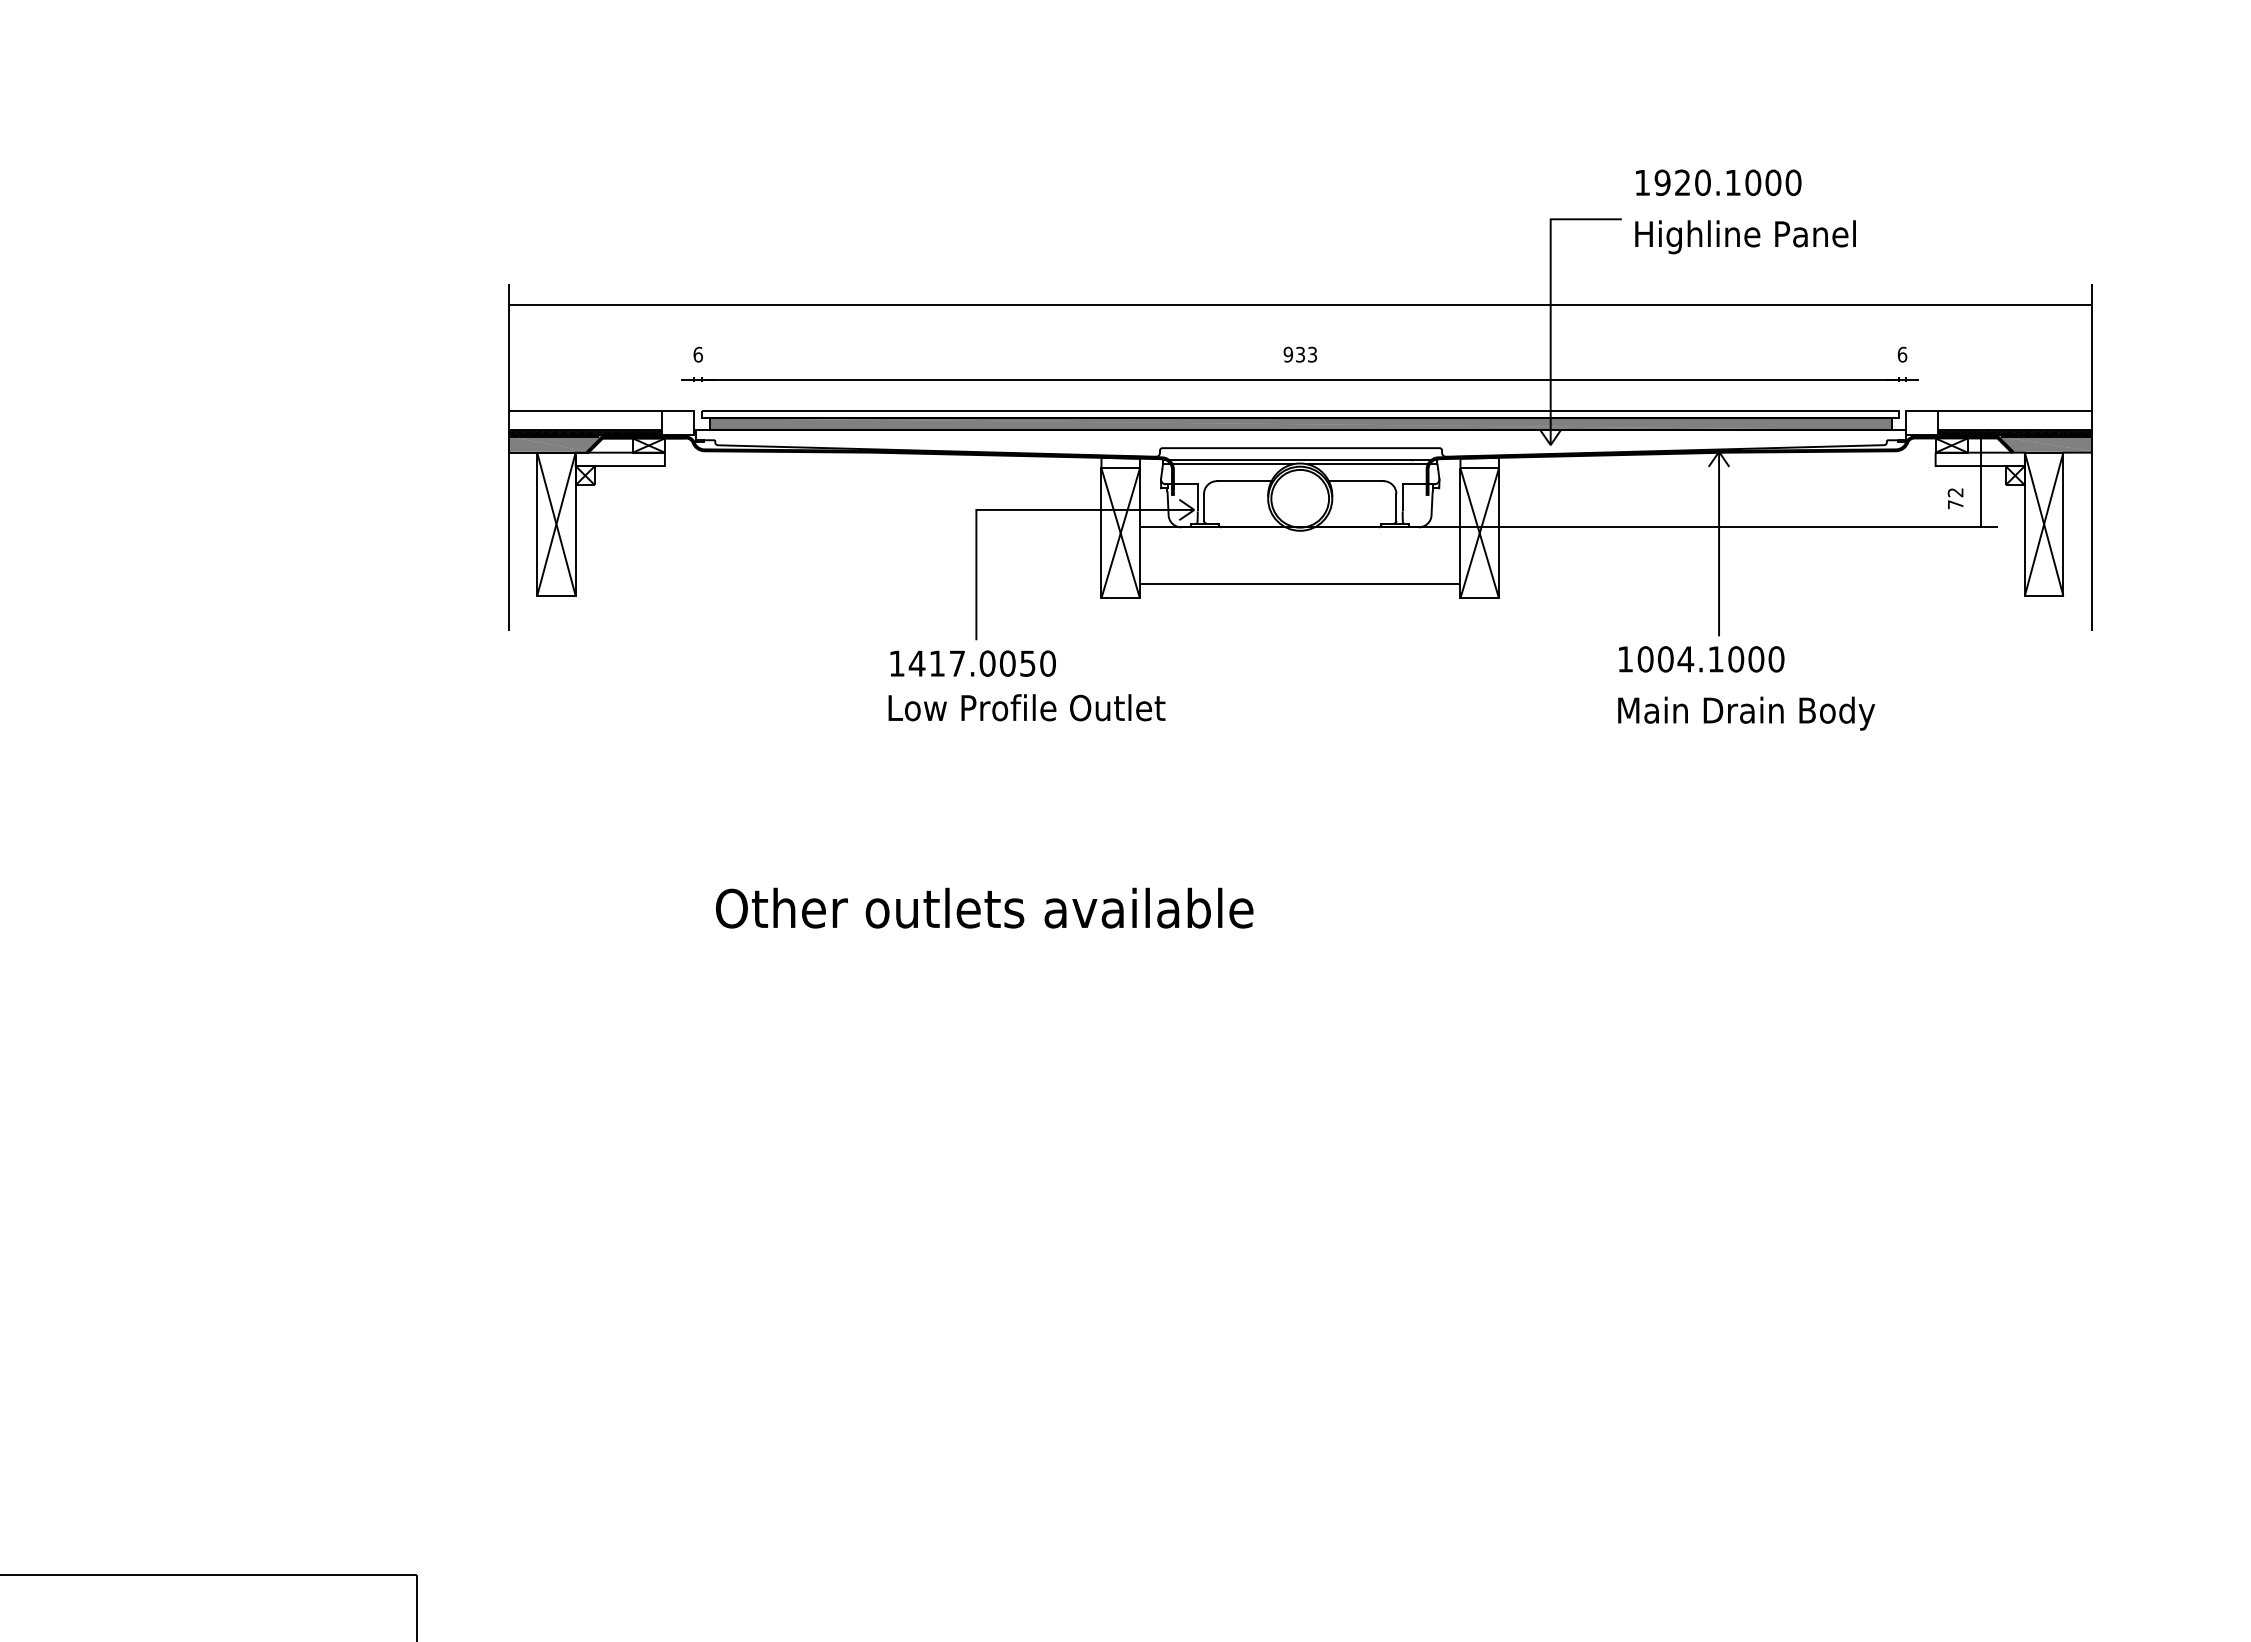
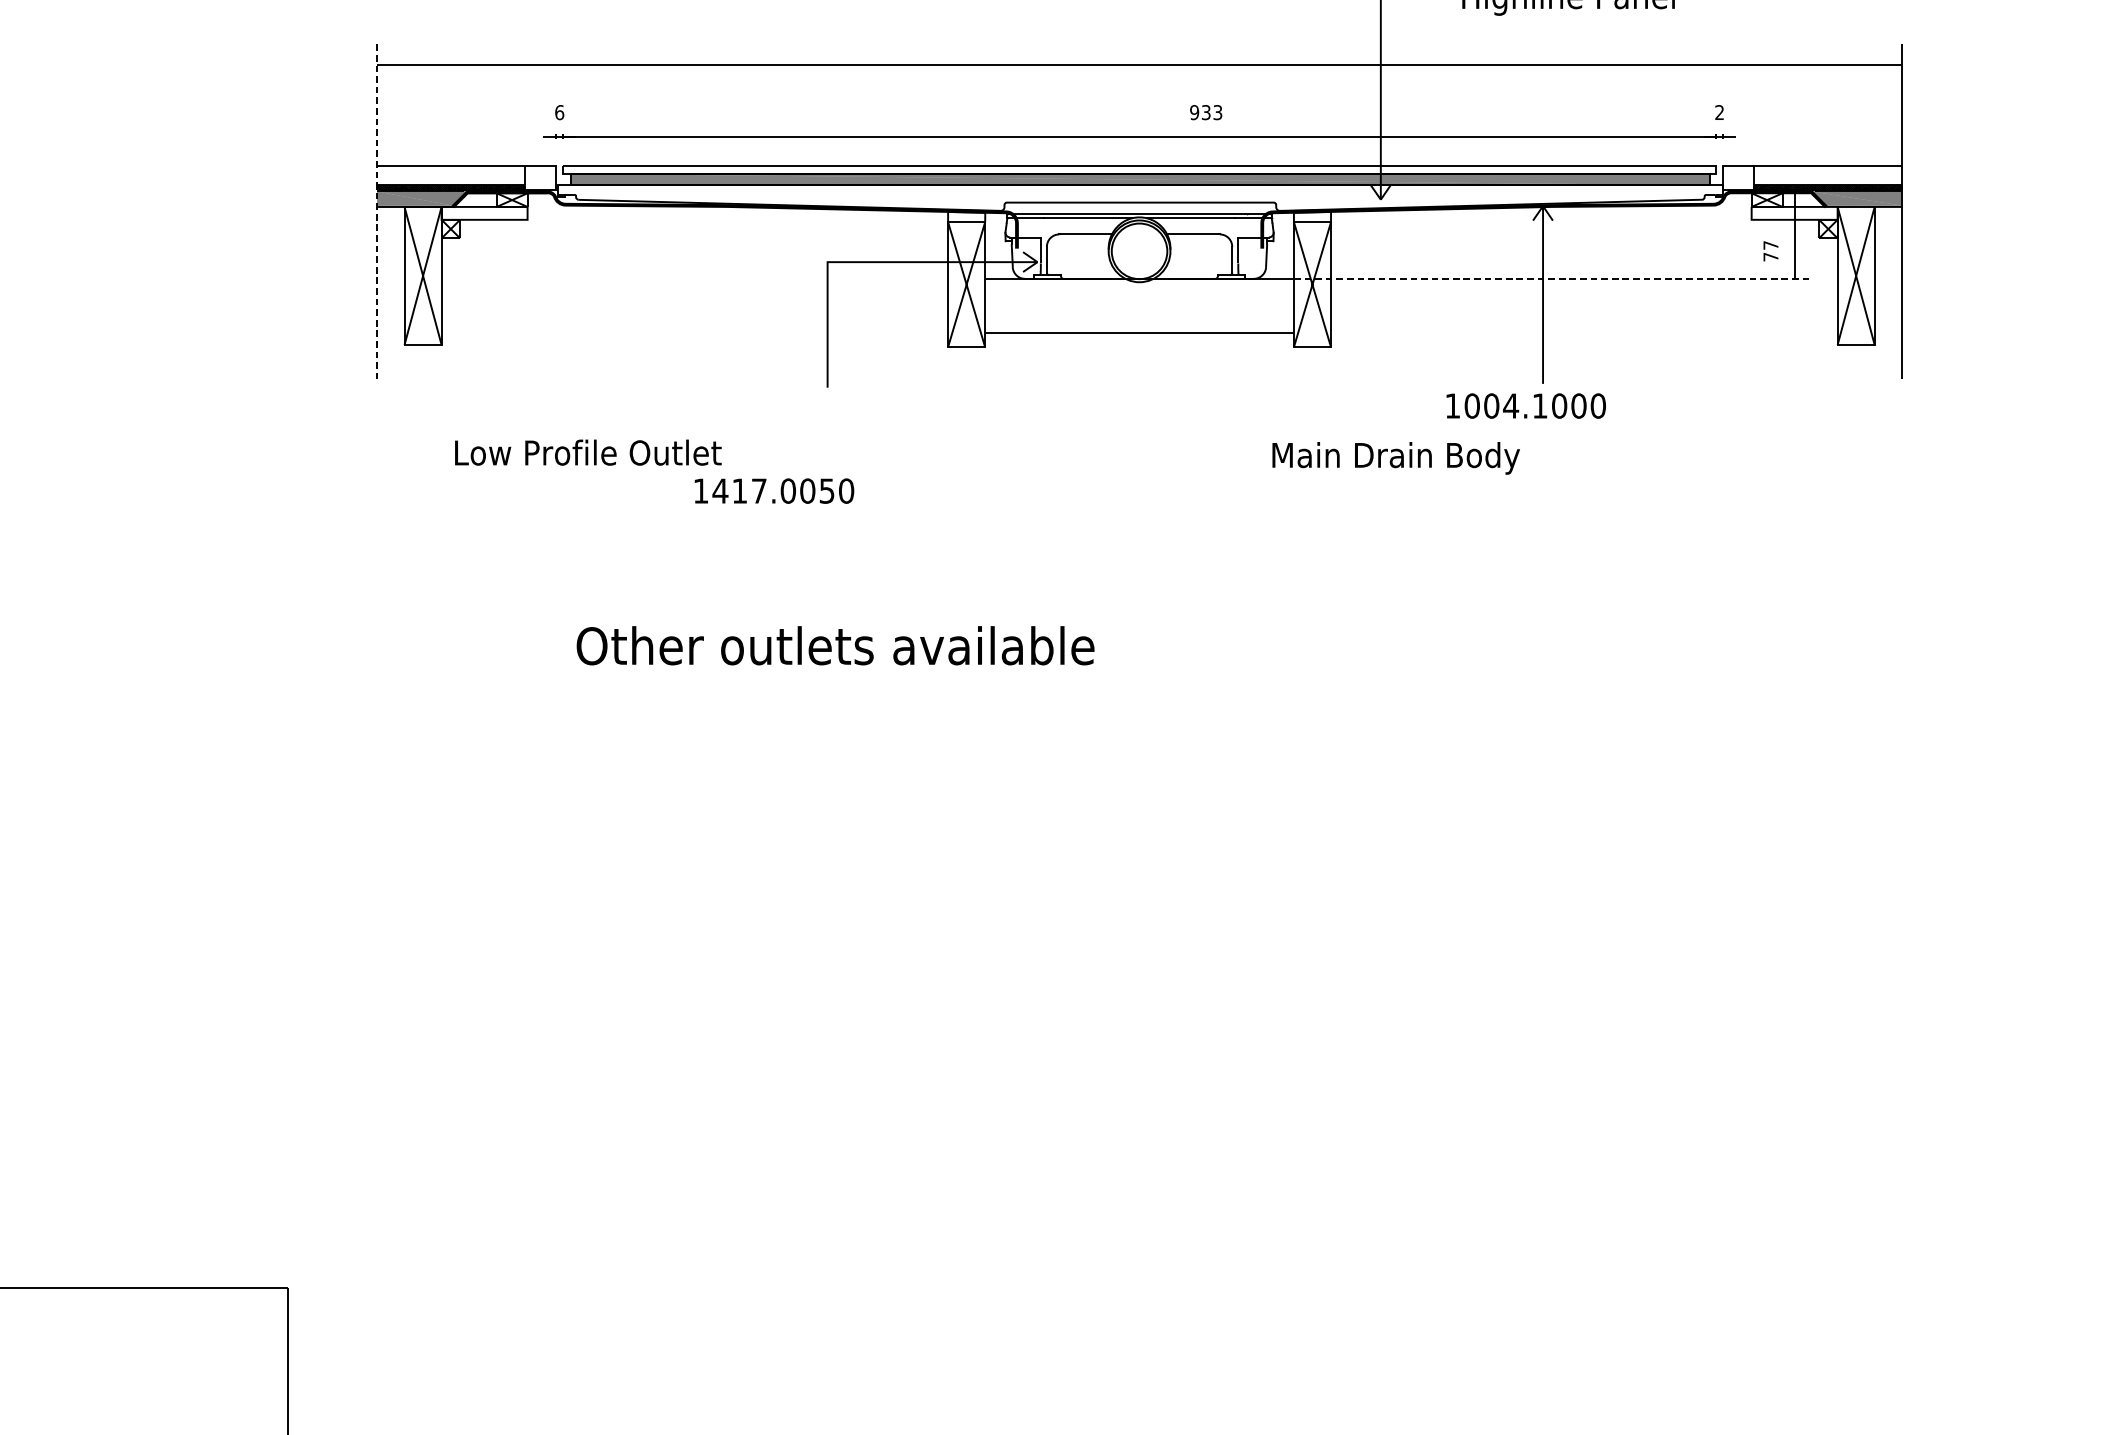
text: (1299, 354) -> (1205, 112), moved
text: (1902, 354) -> (1719, 112), 6 -> 2
line: (508, 457) -> (376, 211), solid -> dashed
text: (1955, 492) -> (1770, 245), 72 -> 77
line: (1729, 527) -> (1553, 279), solid -> dashed
text: (972, 663) -> (773, 490), moved
text: (1026, 707) -> (587, 452), moved
text: (1746, 713) -> (1396, 458), moved

